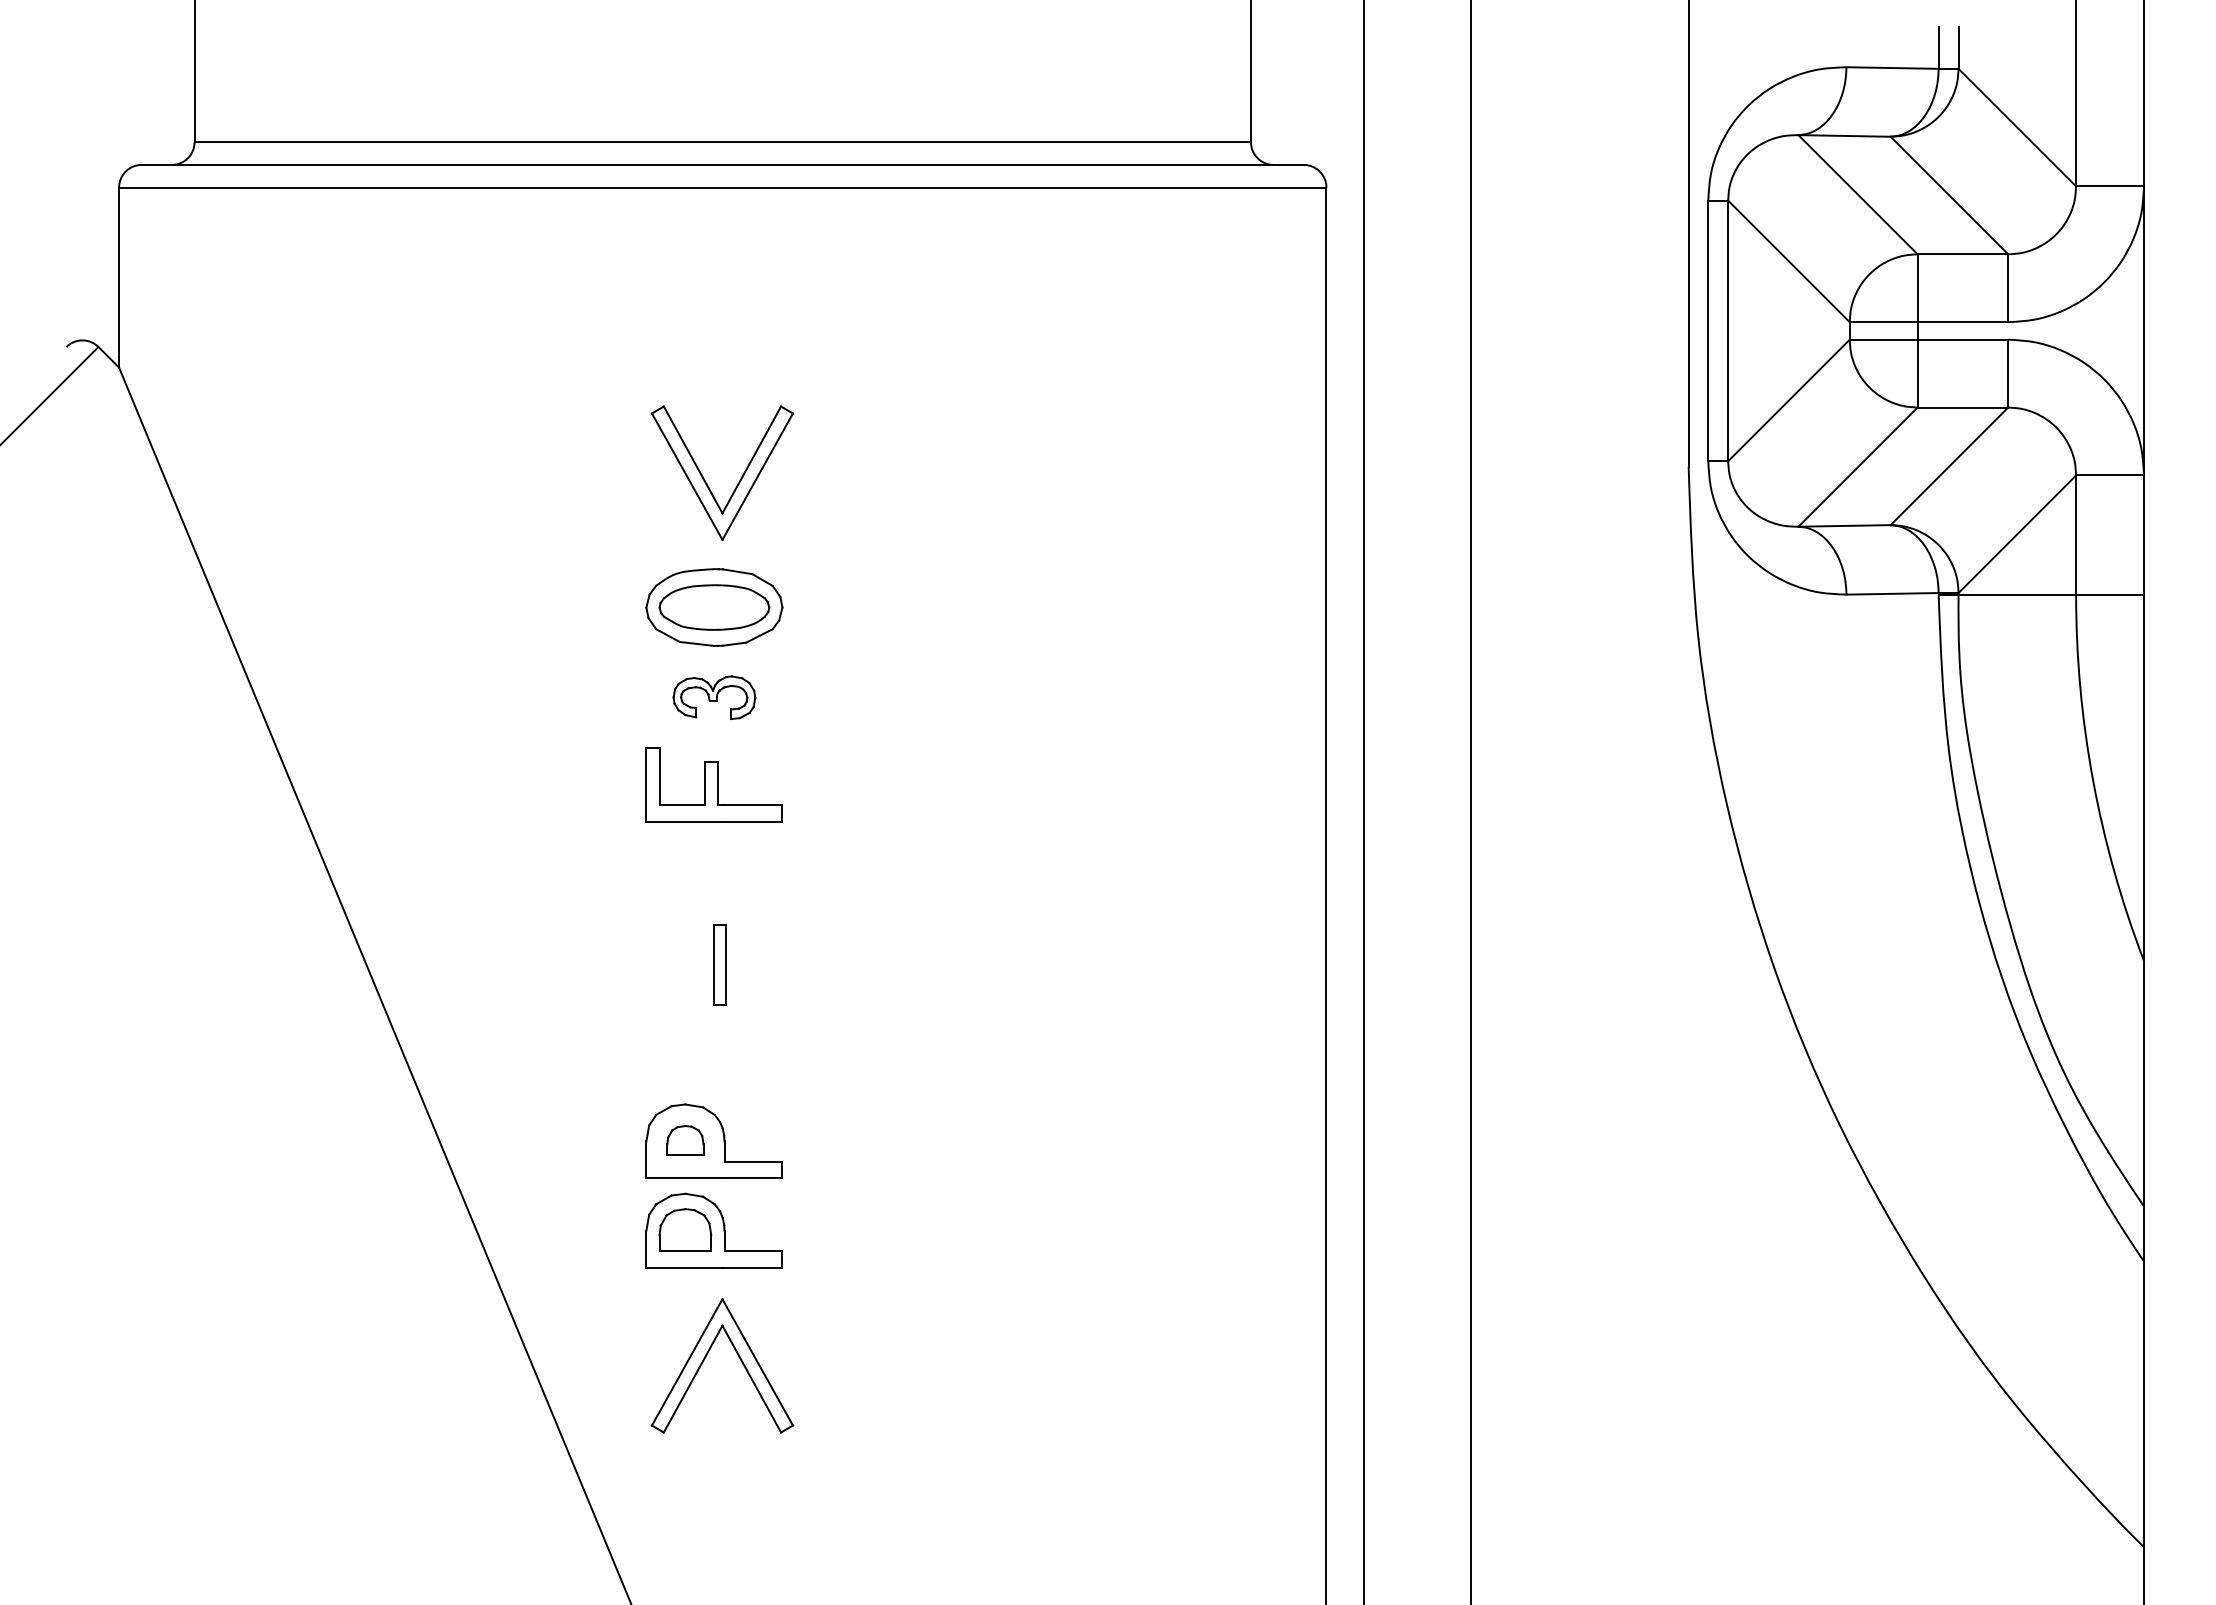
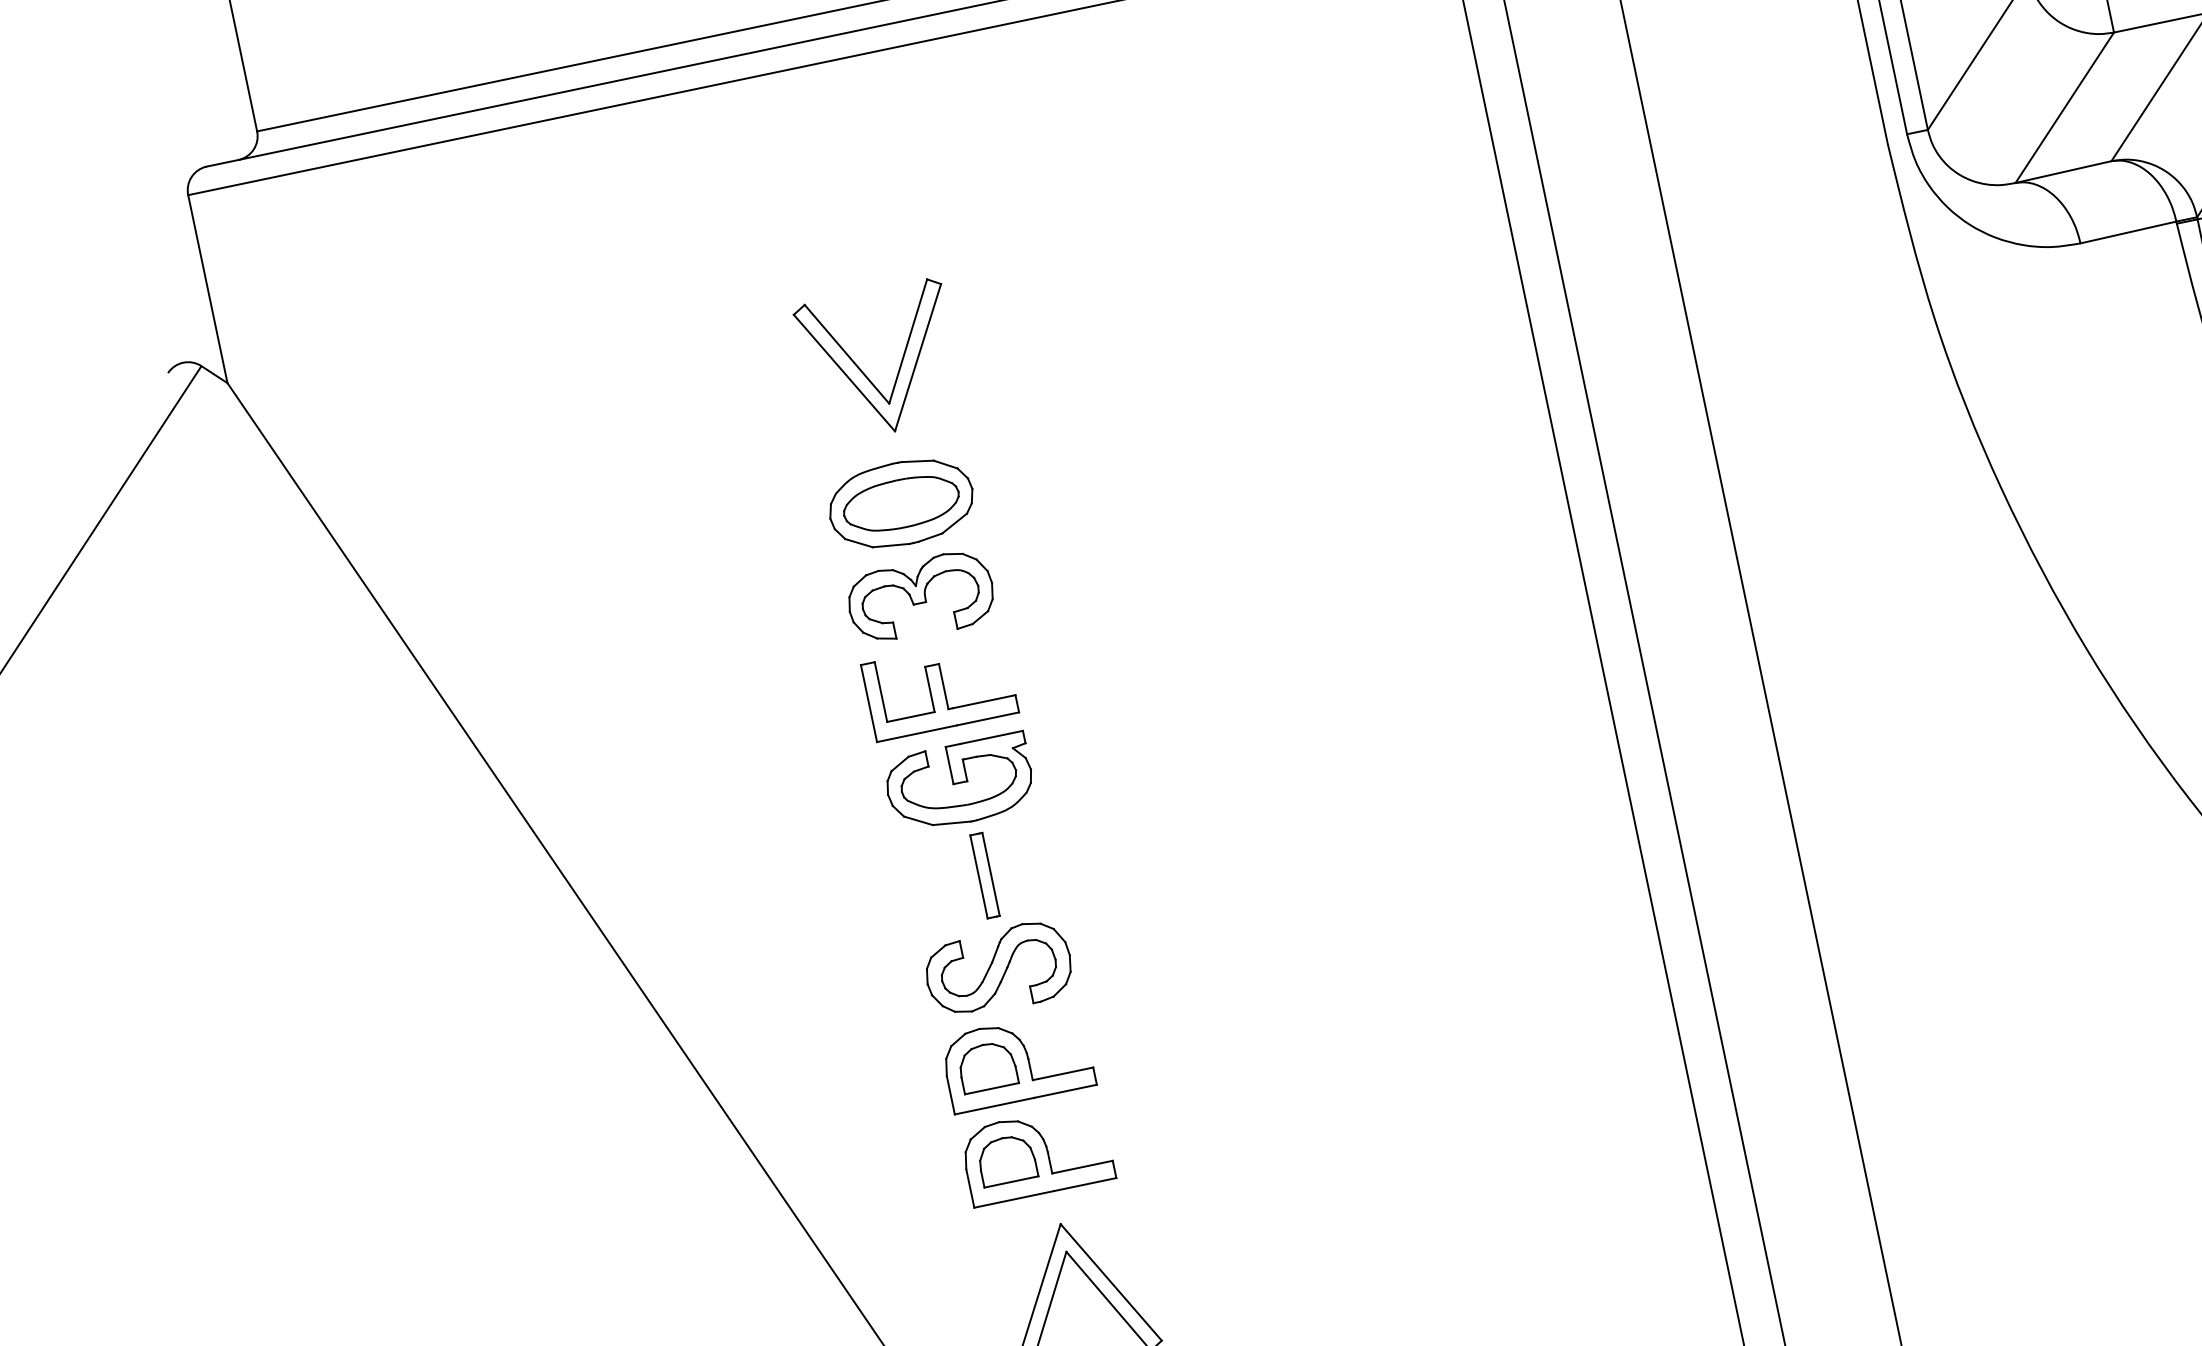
part: (714, 697) -> (921, 597), size x1.67
part: (714, 875) -> (959, 783), added
part: (714, 1053) -> (998, 969), added
part: (685, 1140) -> (987, 1066), size x1.43

